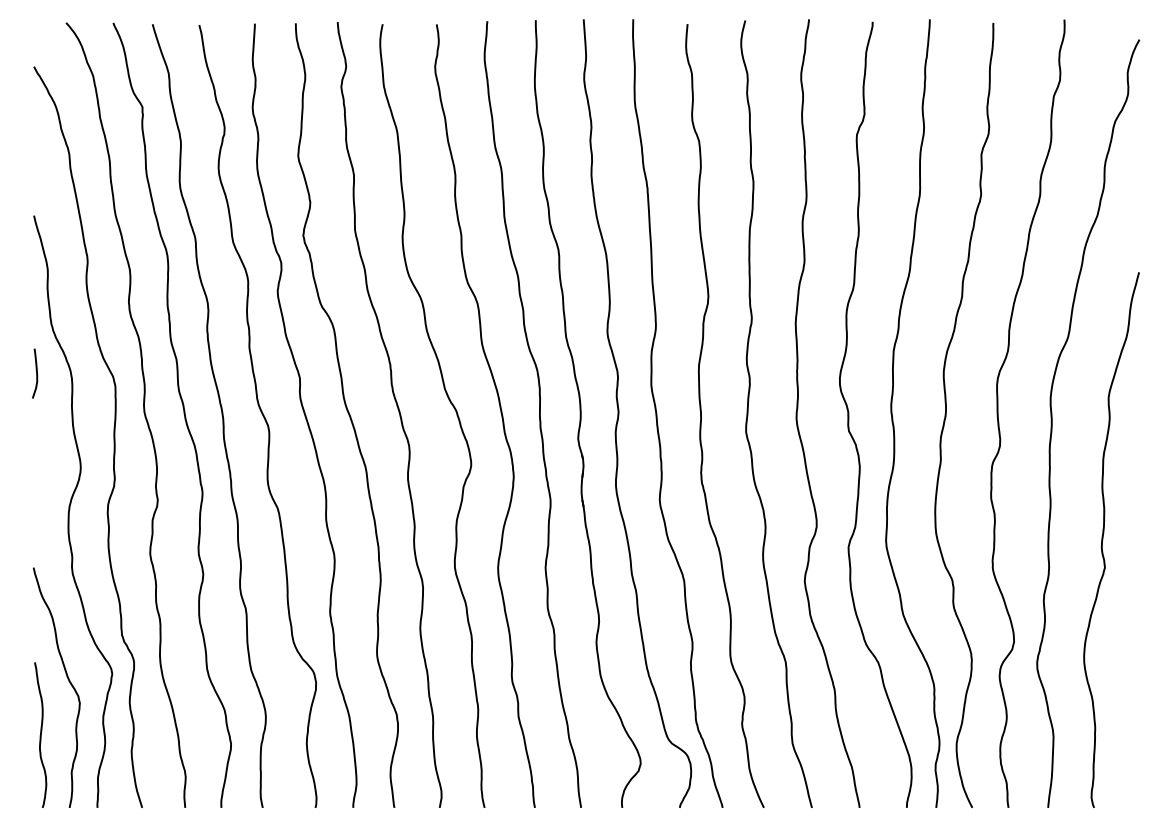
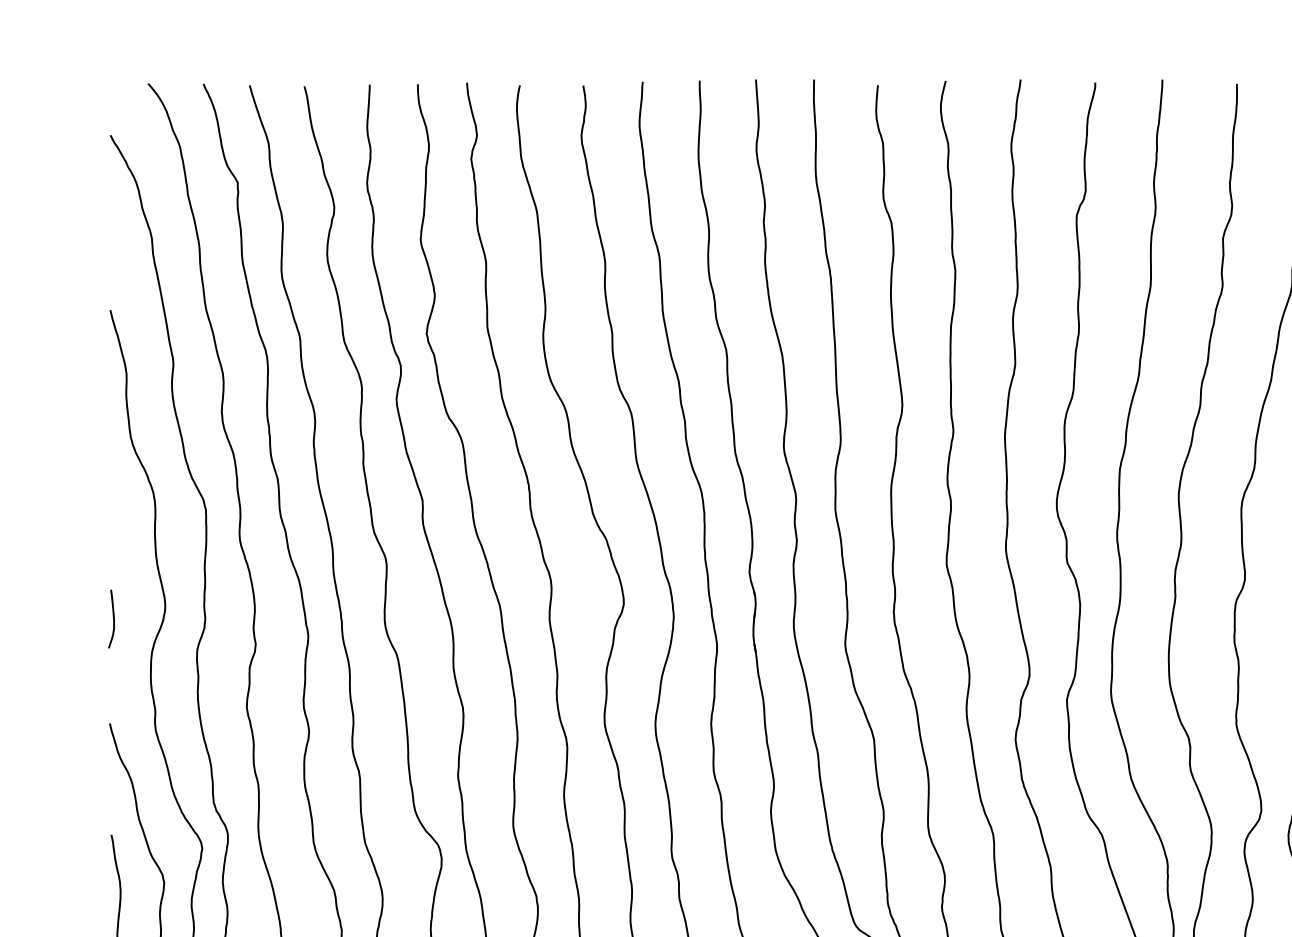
curve: (36, 373) -> (113, 618), moved

